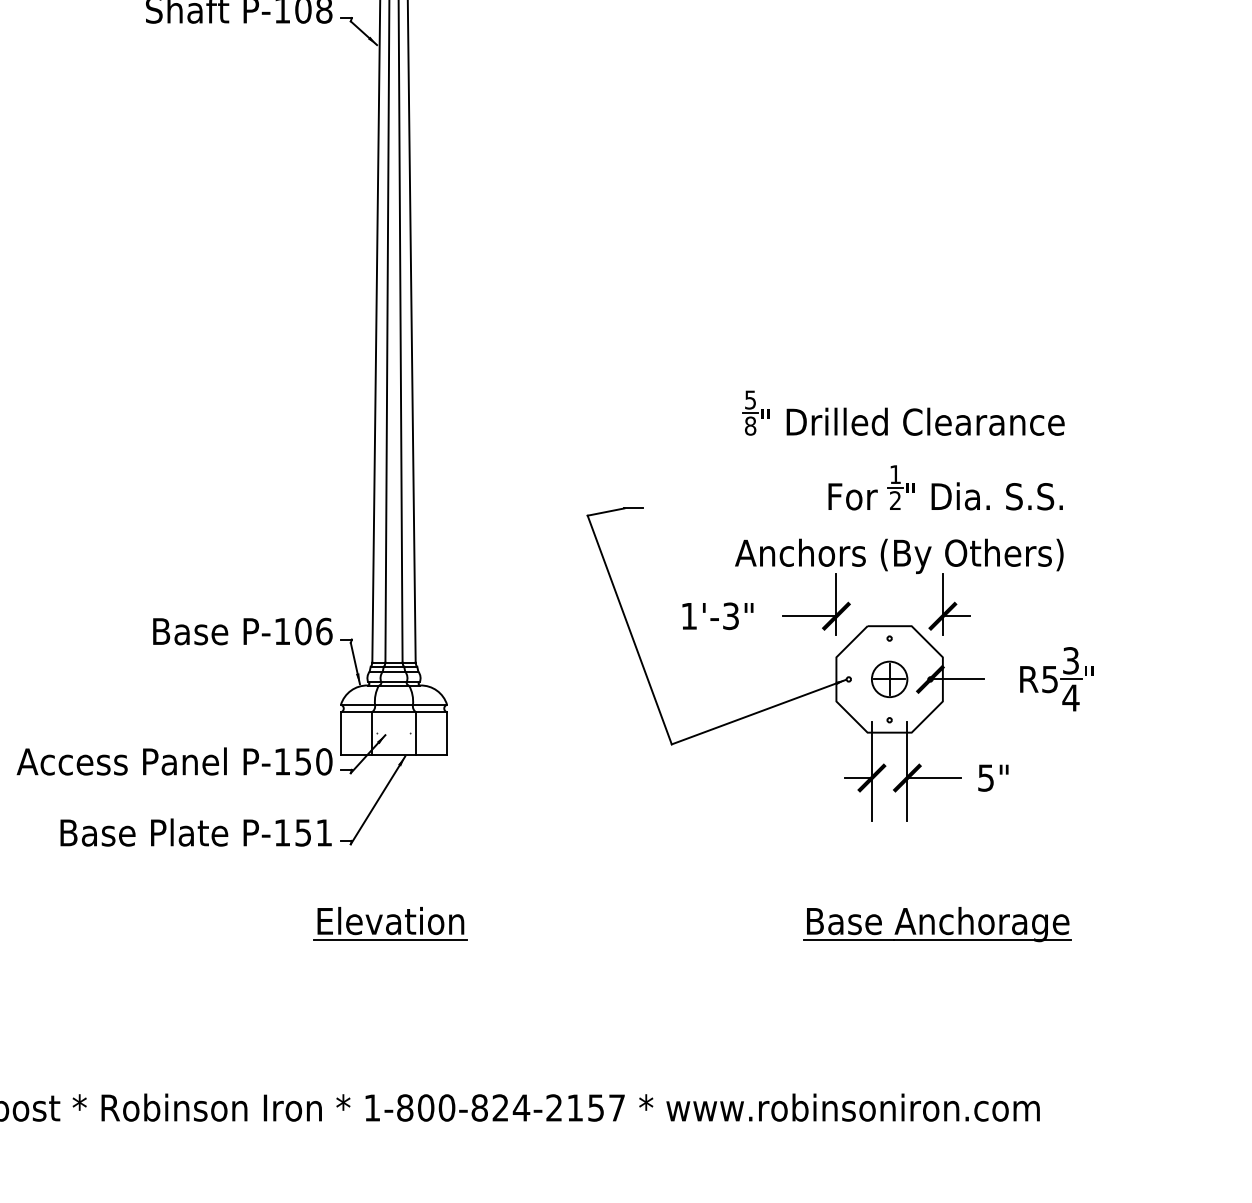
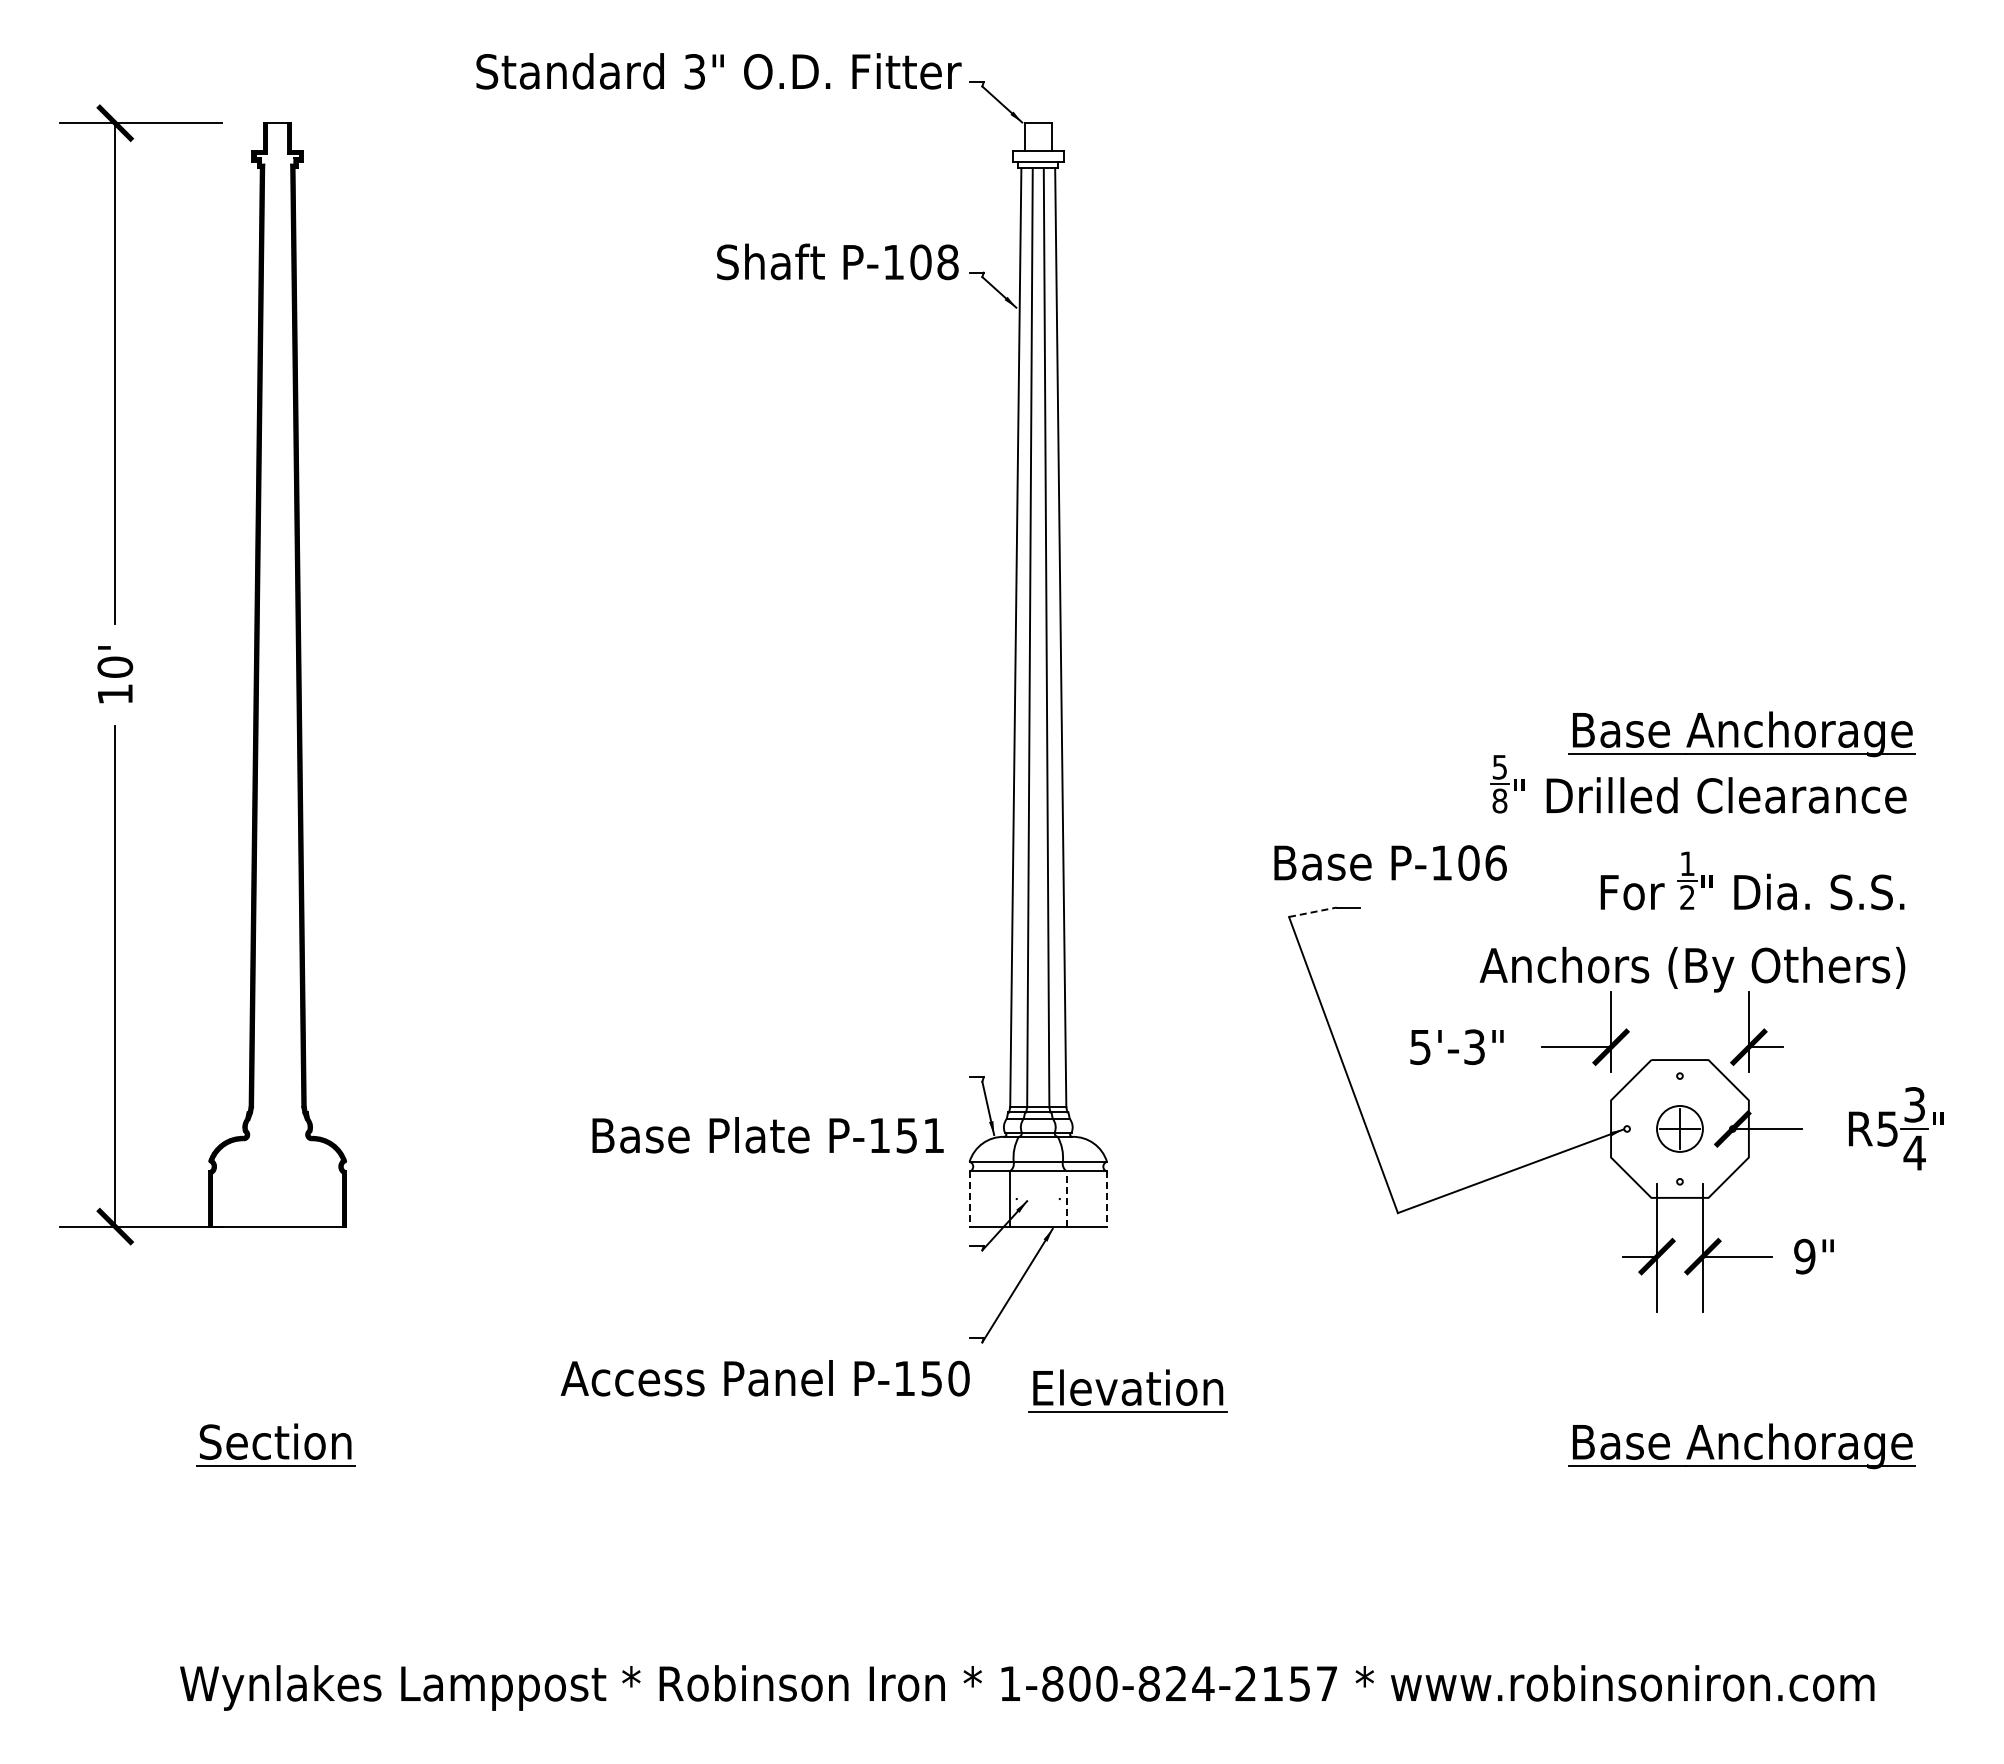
part: (937, 374) -> (1741, 734), added
line: (606, 512) -> (1313, 912), solid -> dashed
text: (689, 616) -> (1420, 1047), 1'-3" -> 5'-3"
text: (242, 631) -> (1390, 862), moved
line: (340, 733) -> (969, 1199), solid -> dashed
line: (415, 733) -> (1066, 1199), solid -> dashed
line: (447, 733) -> (1107, 1199), solid -> dashed
text: (174, 761) -> (764, 1378), moved
text: (985, 777) -> (1804, 1256), 5" -> 9"
text: (195, 832) -> (767, 1135), moved
part: (390, 923) -> (1127, 1390), moved

